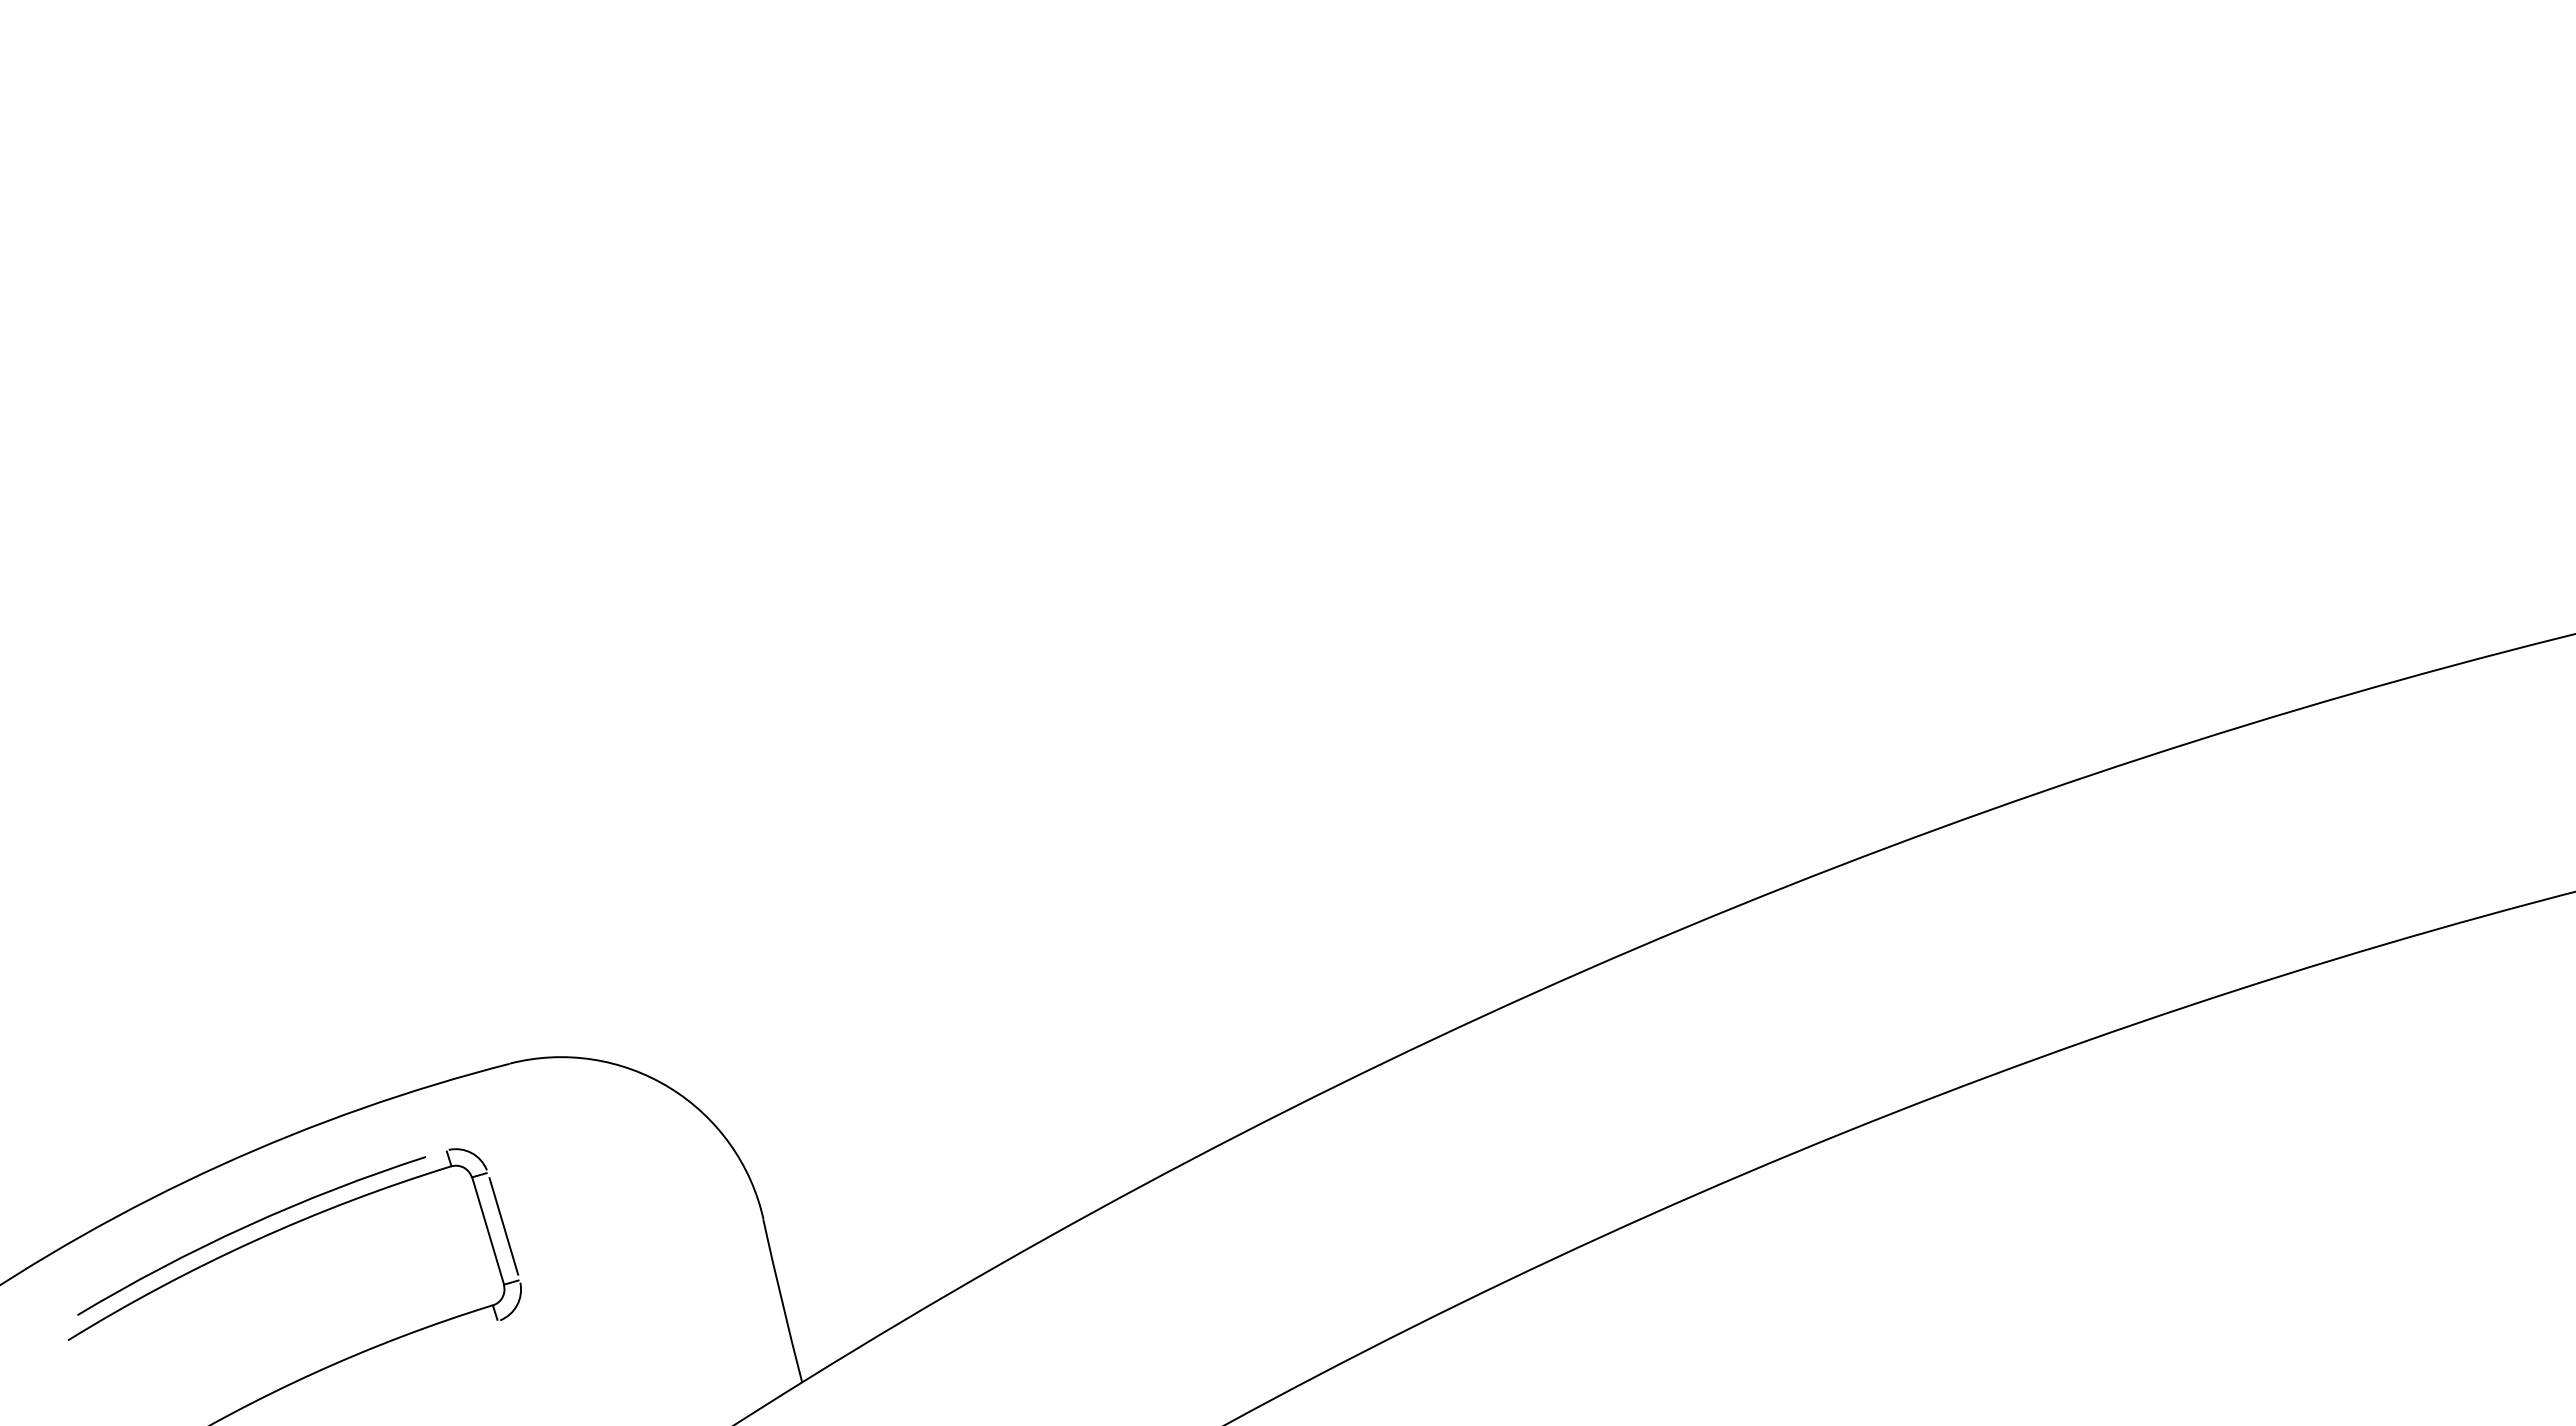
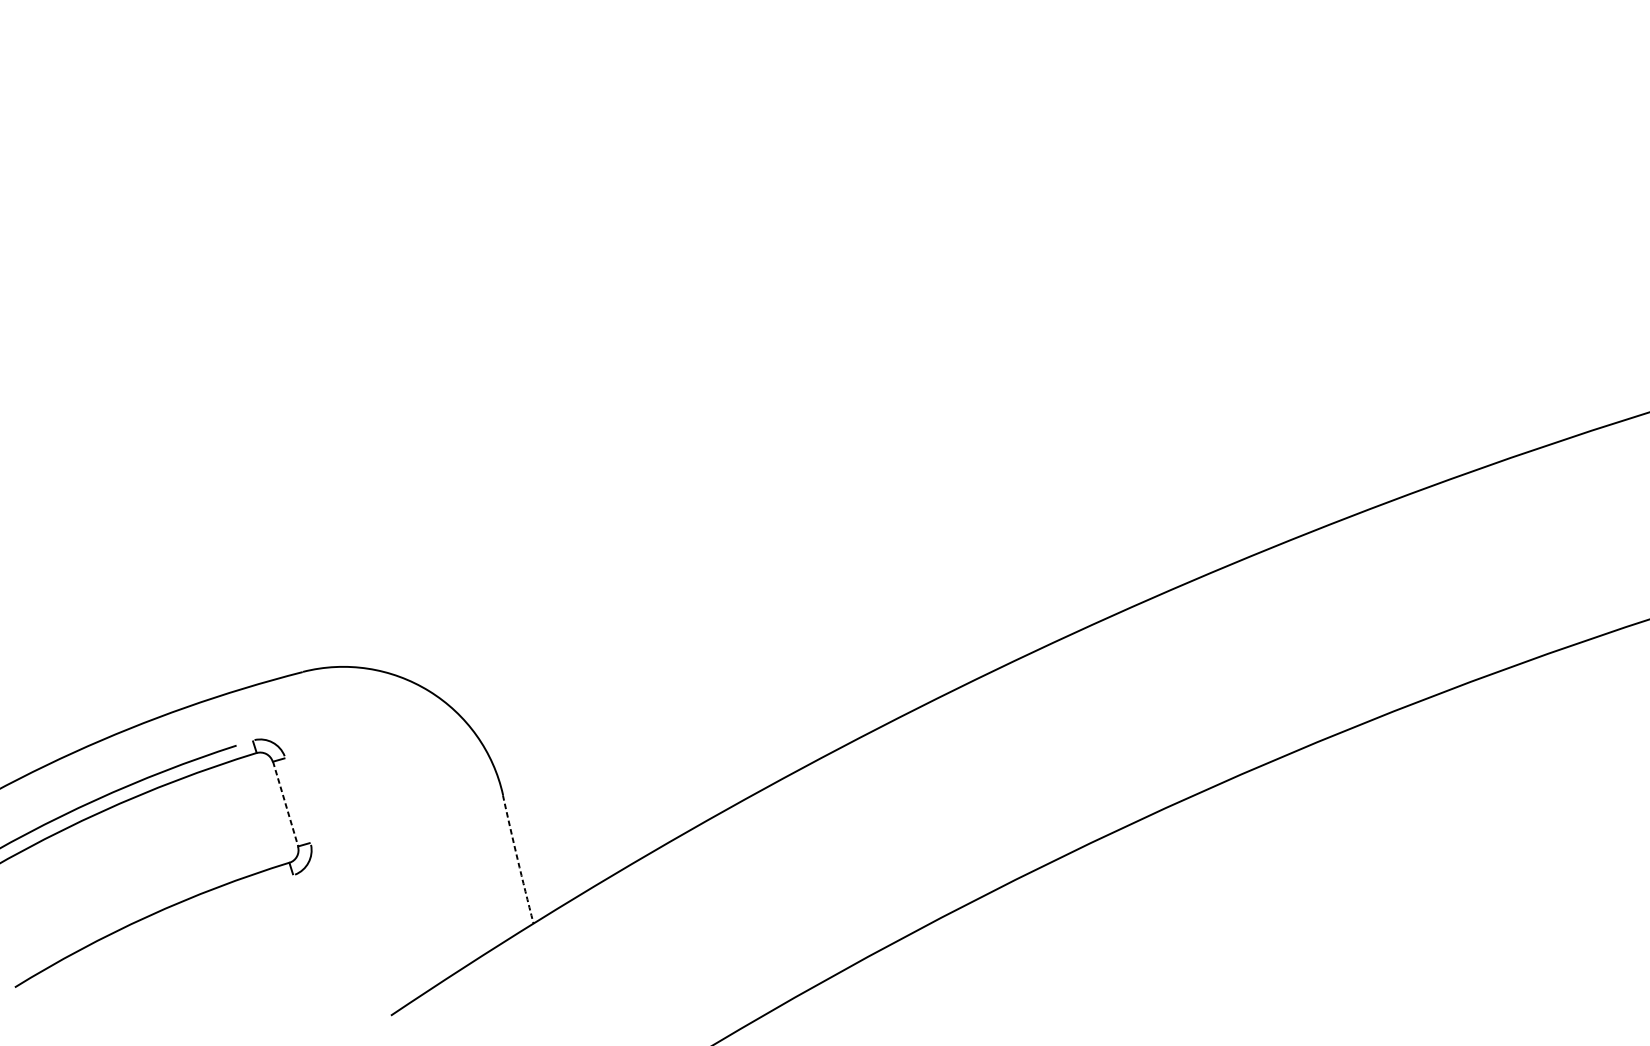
line: (503, 1226) -> (297, 800), removed
line: (488, 1230) -> (285, 803), solid -> dashed
arc: (782, 1301) -> (518, 859), solid -> dashed

